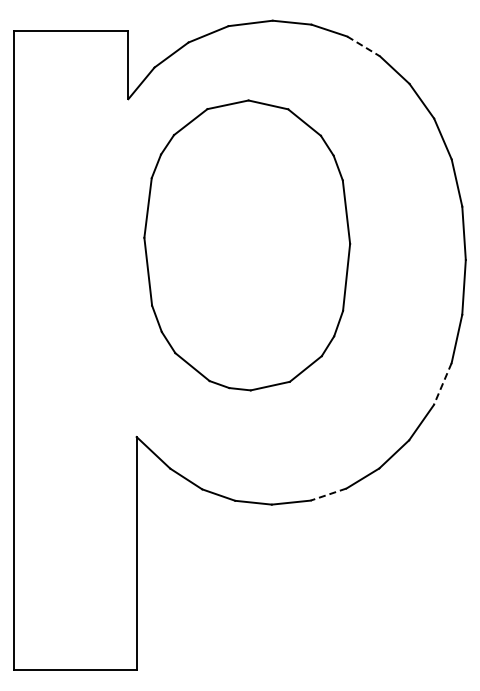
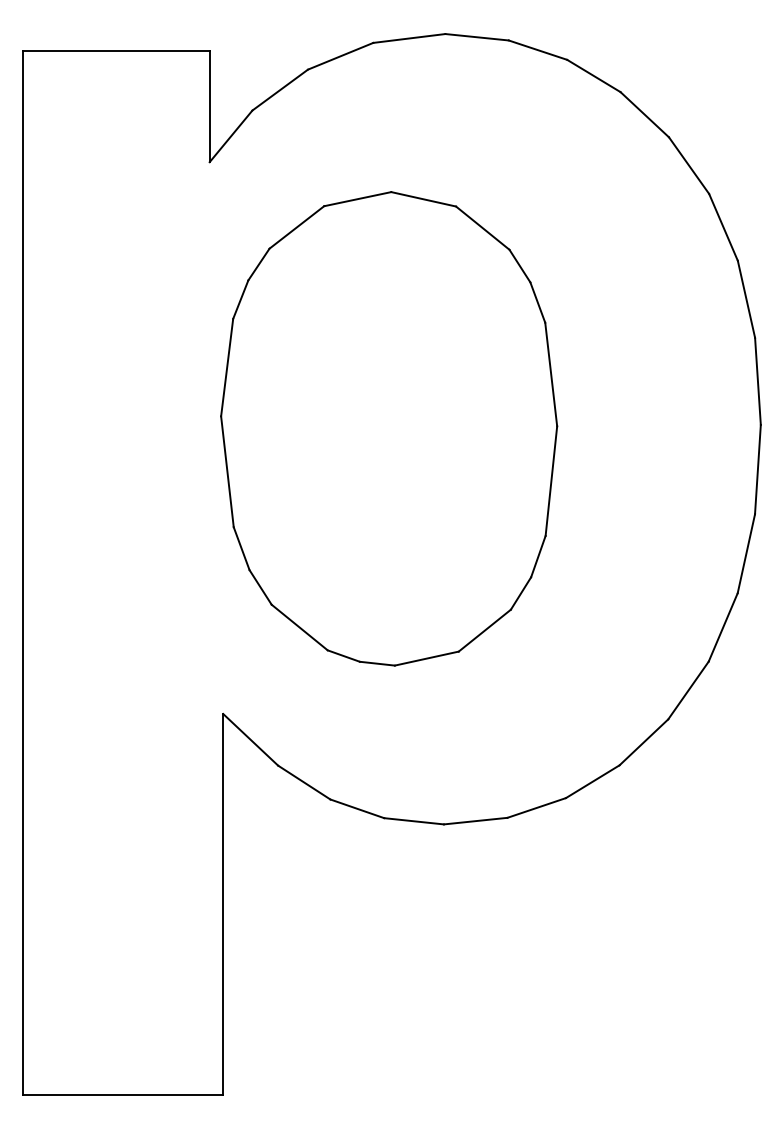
line: (364, 46) -> (595, 76), dashed -> solid
part: (247, 245) -> (389, 428), moved
line: (442, 384) -> (722, 628), dashed -> solid
line: (328, 494) -> (536, 807), dashed -> solid

